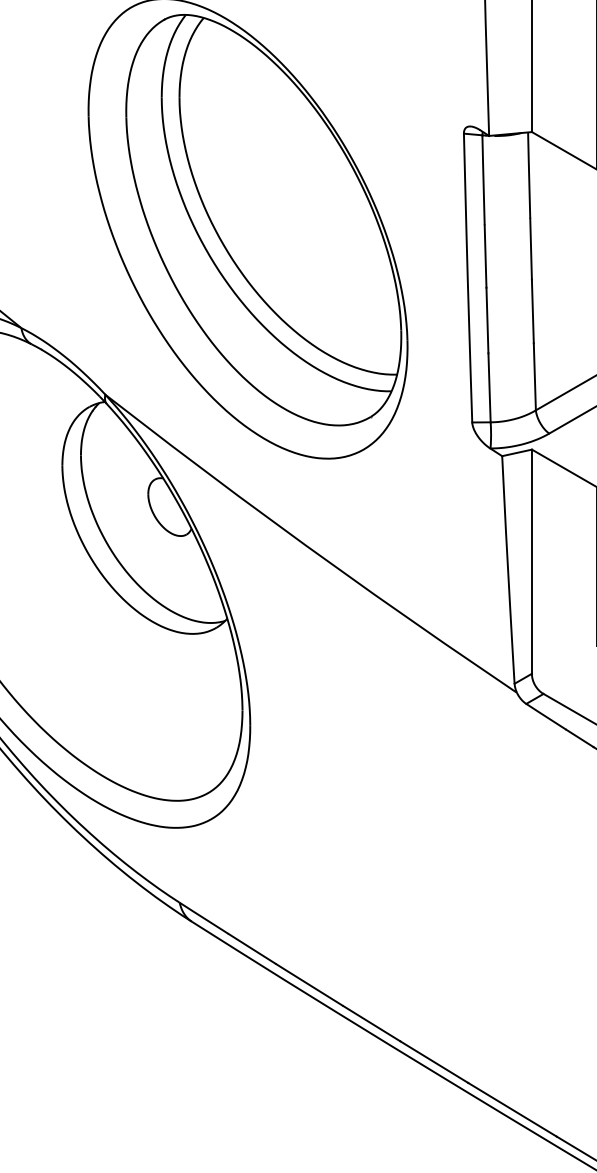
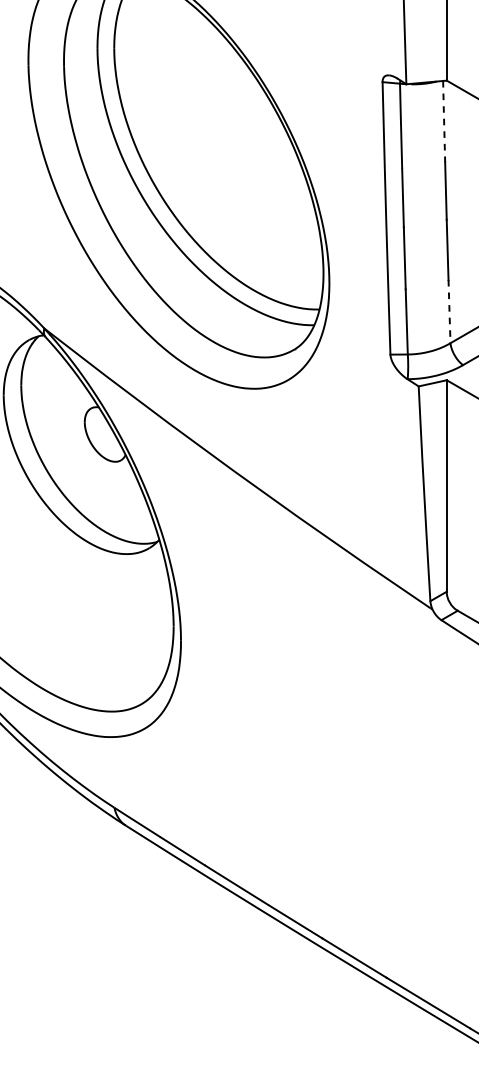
line: (529, 174) -> (444, 120), solid -> dashed
line: (534, 376) -> (449, 311), solid -> dashed

